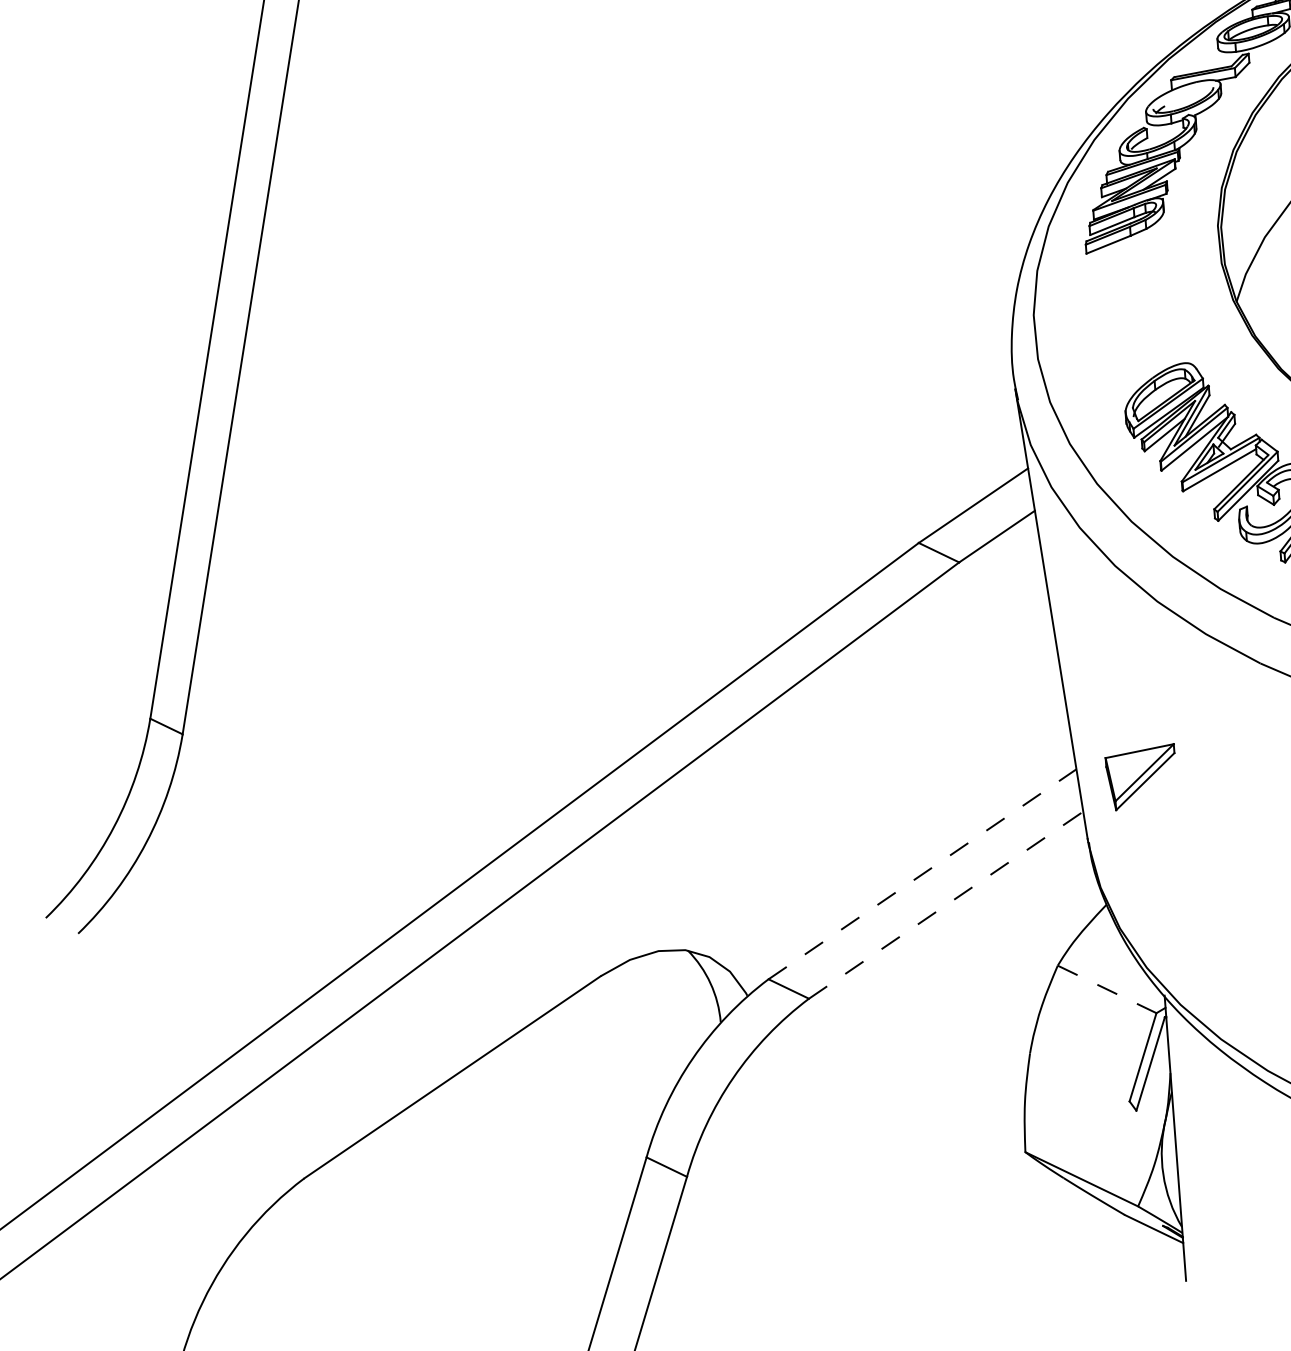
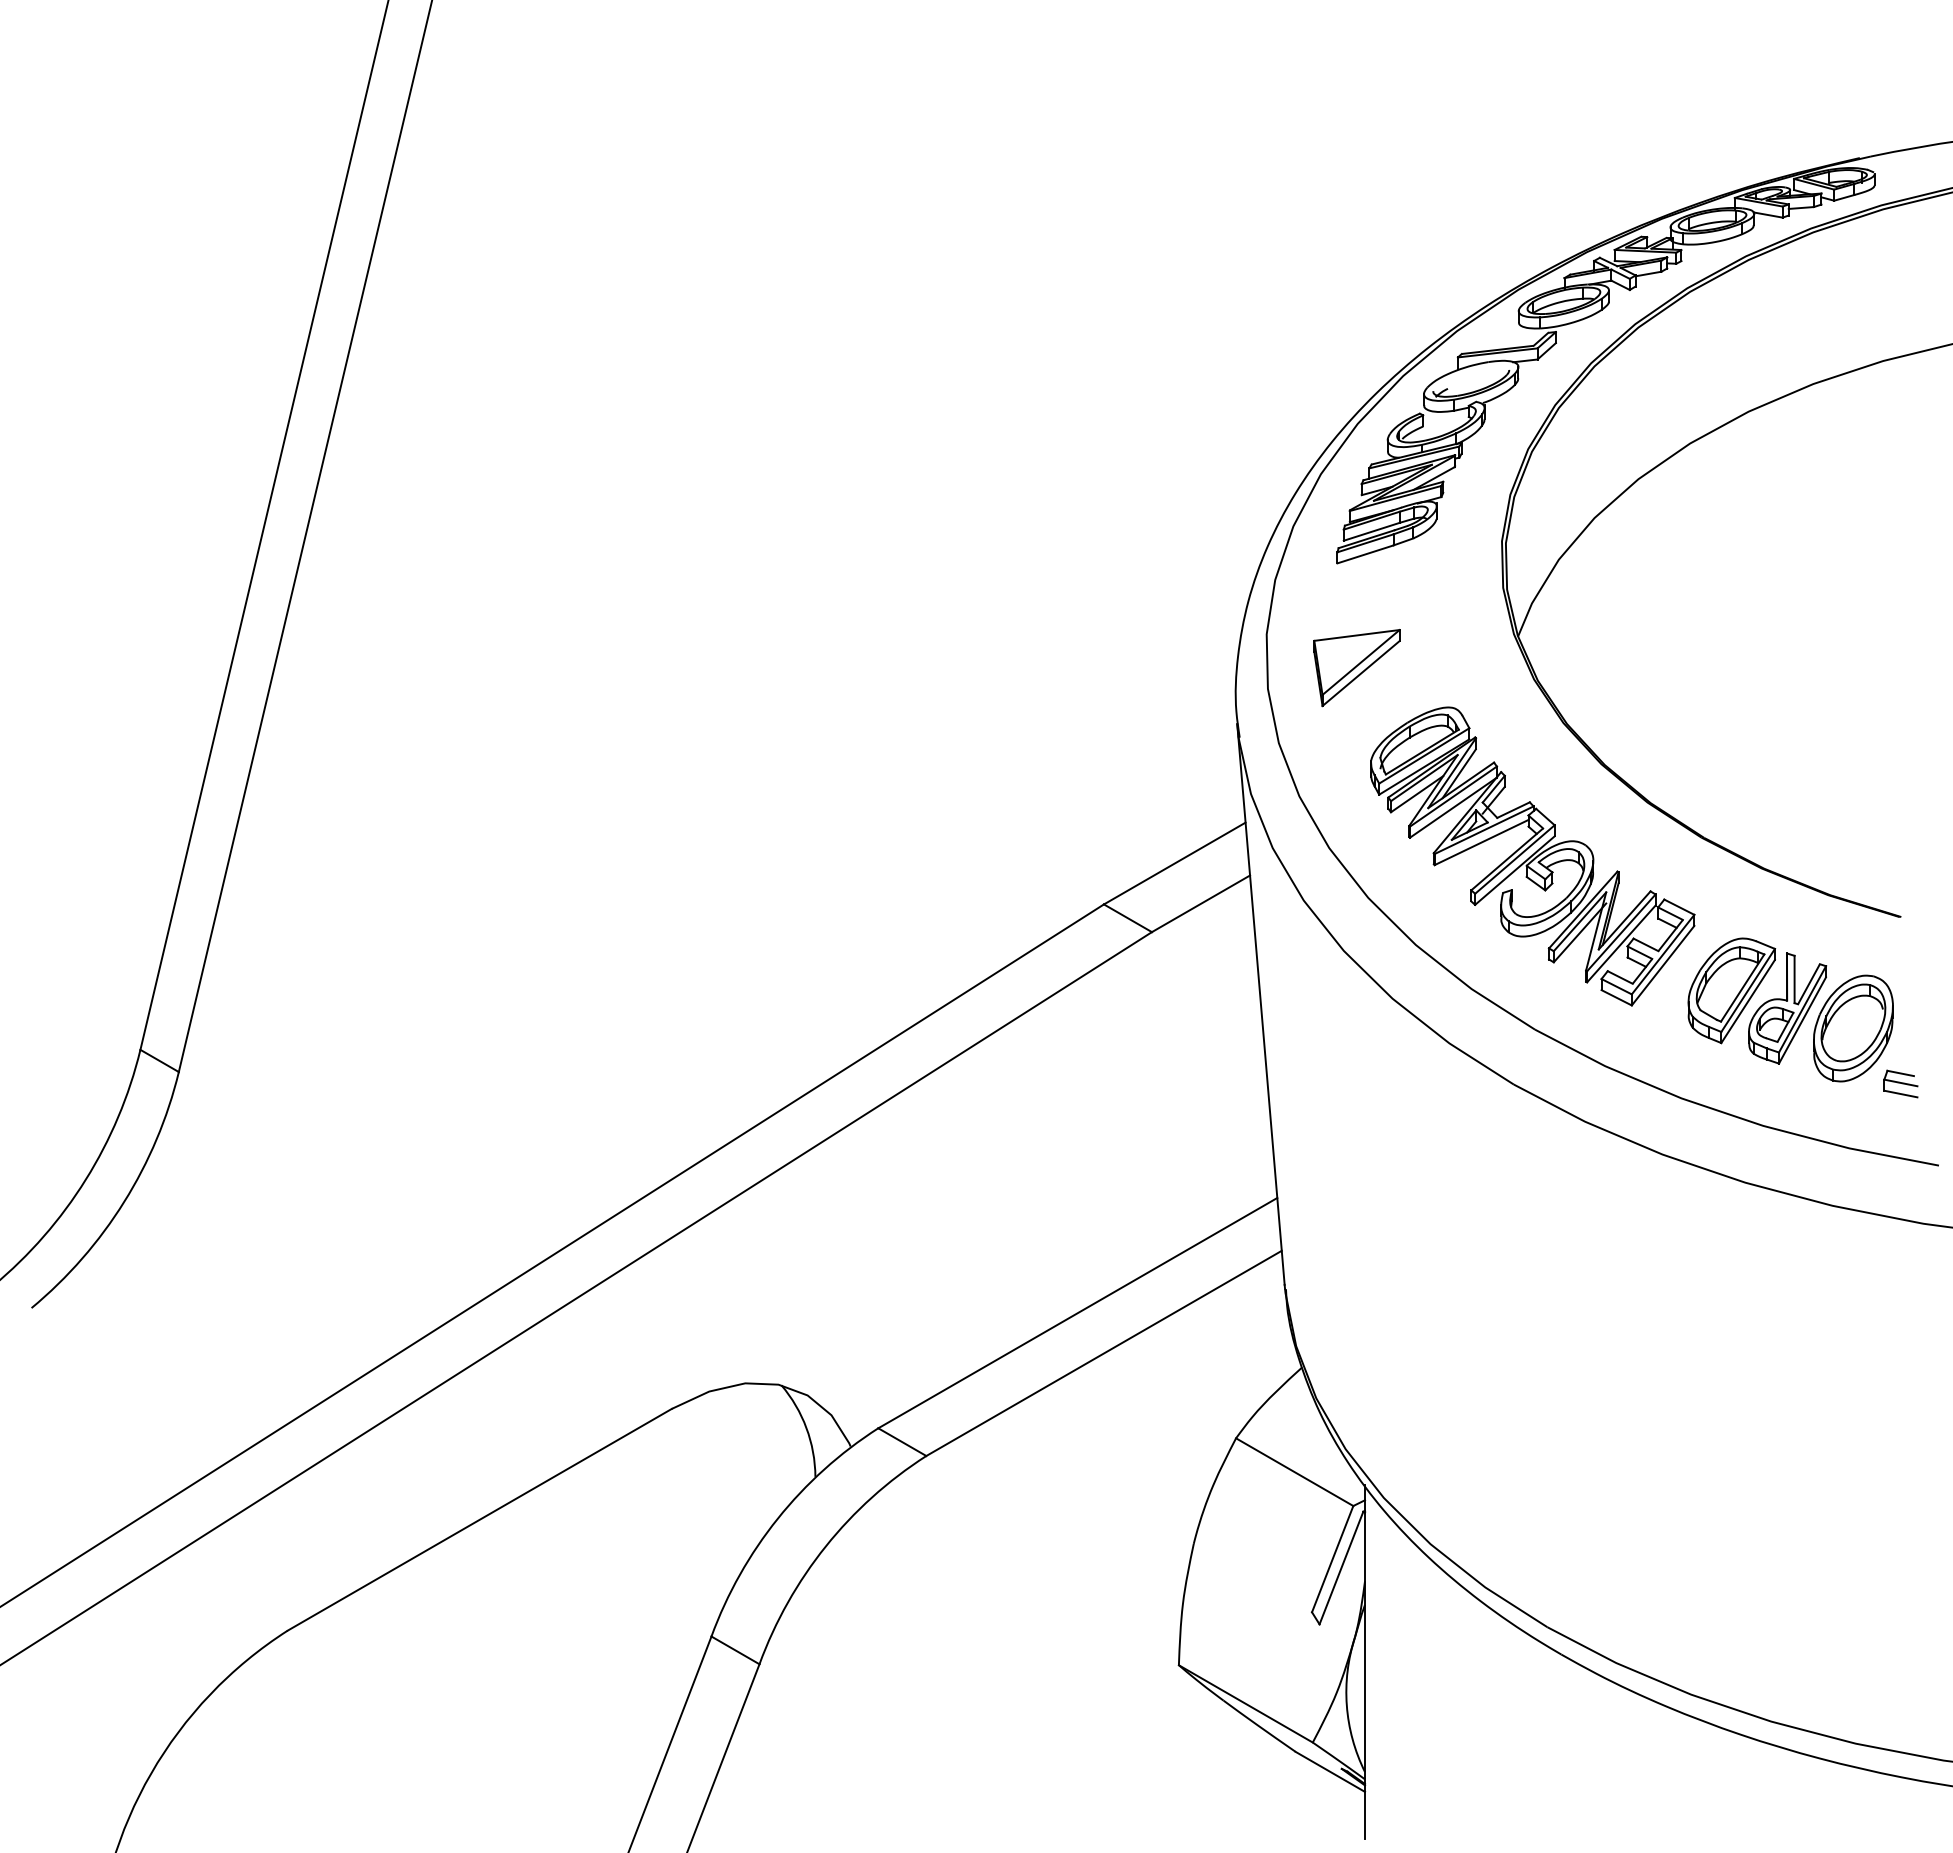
part: (1141, 777) -> (1356, 668), moved
line: (923, 873) -> (1078, 1312), dashed -> solid
line: (946, 905) -> (1104, 1353), dashed -> solid
line: (1106, 989) -> (1294, 1472), dashed -> solid

